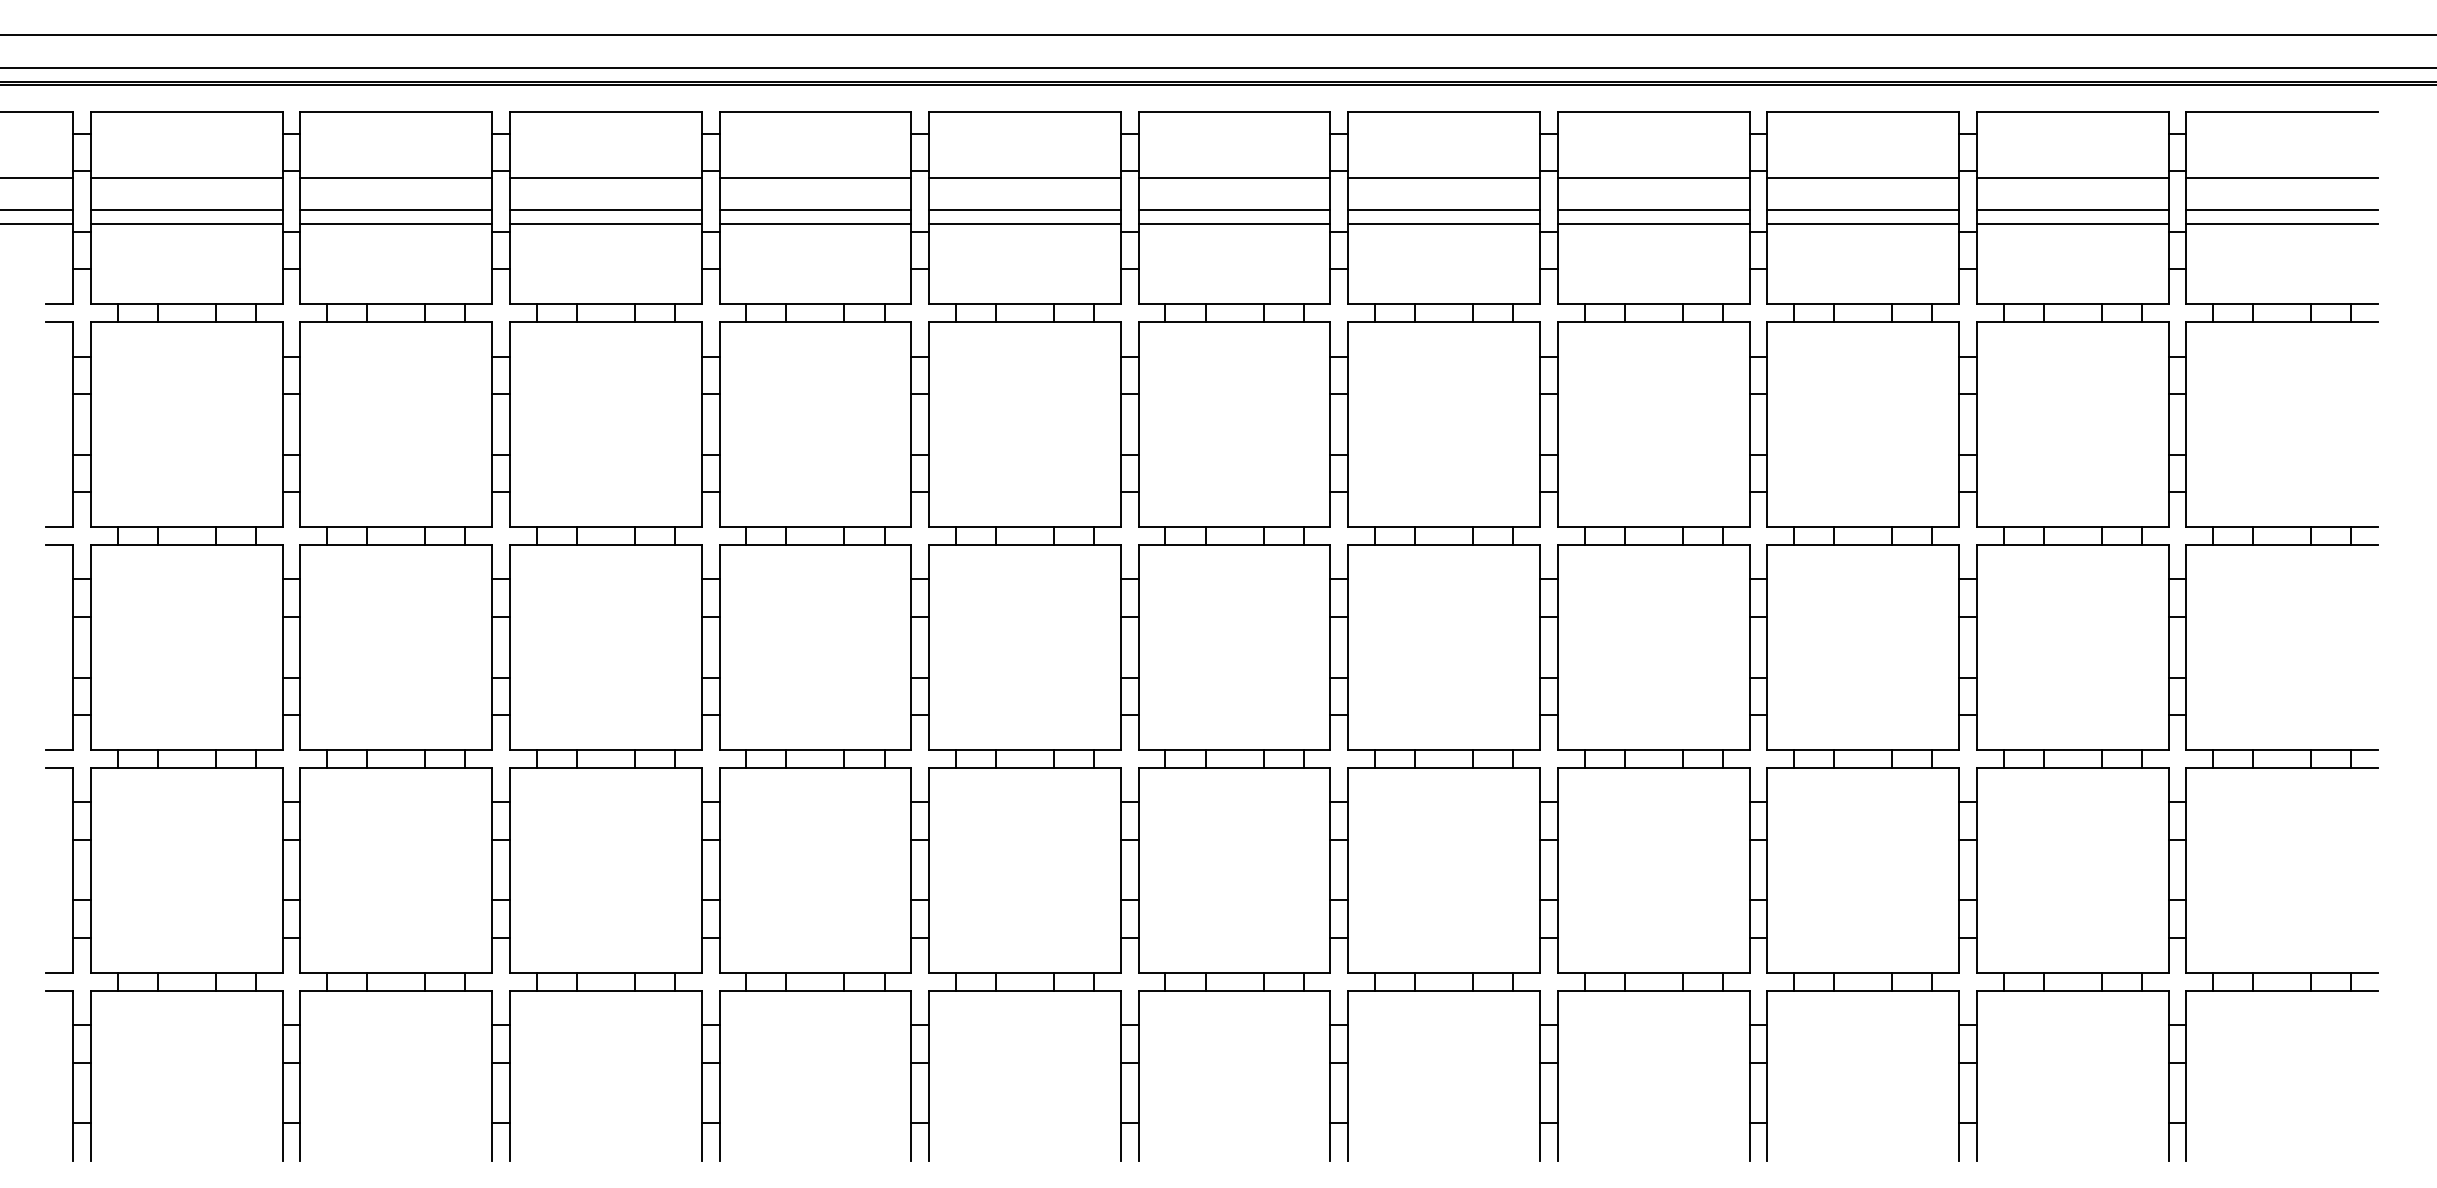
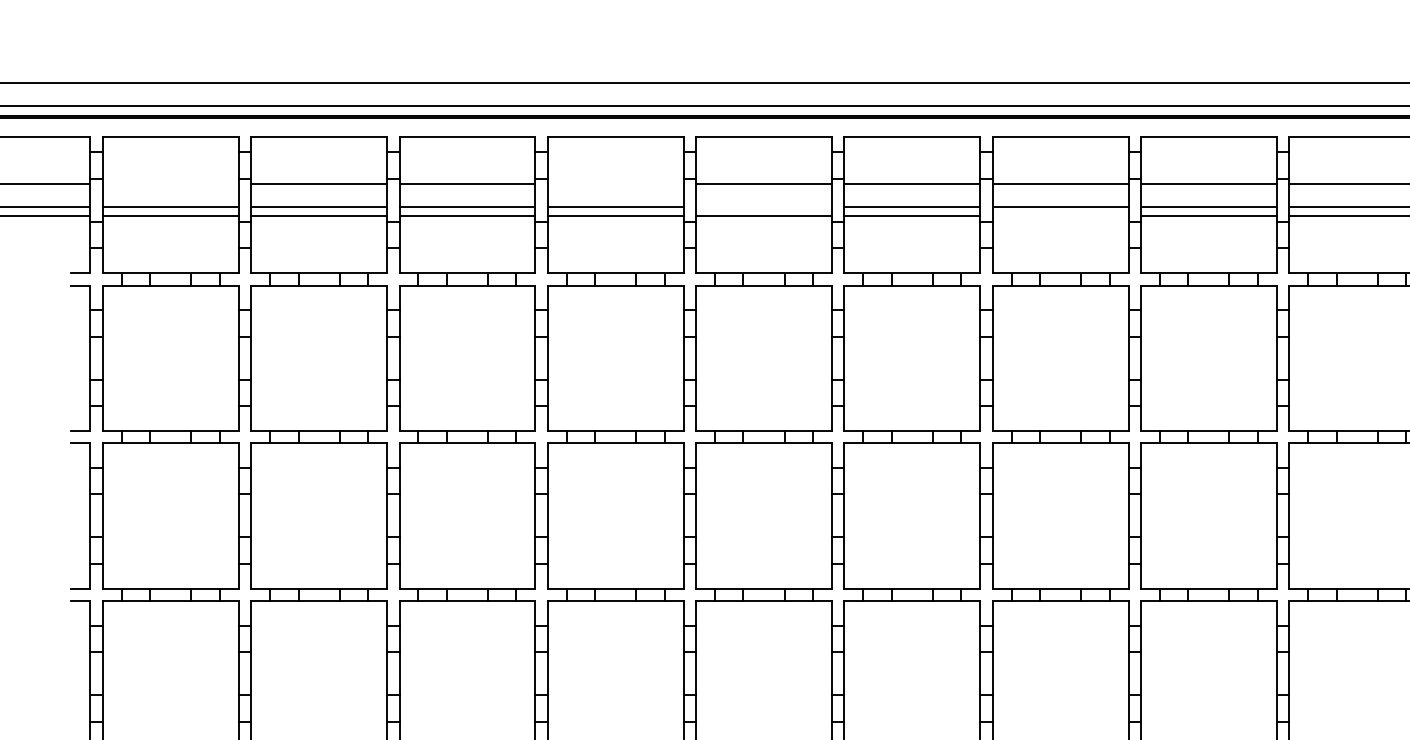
line: (186, 178) -> (170, 184), removed
line: (815, 178) -> (615, 184), removed
line: (1024, 210) -> (763, 206), removed
line: (1443, 224) -> (1060, 216), removed

